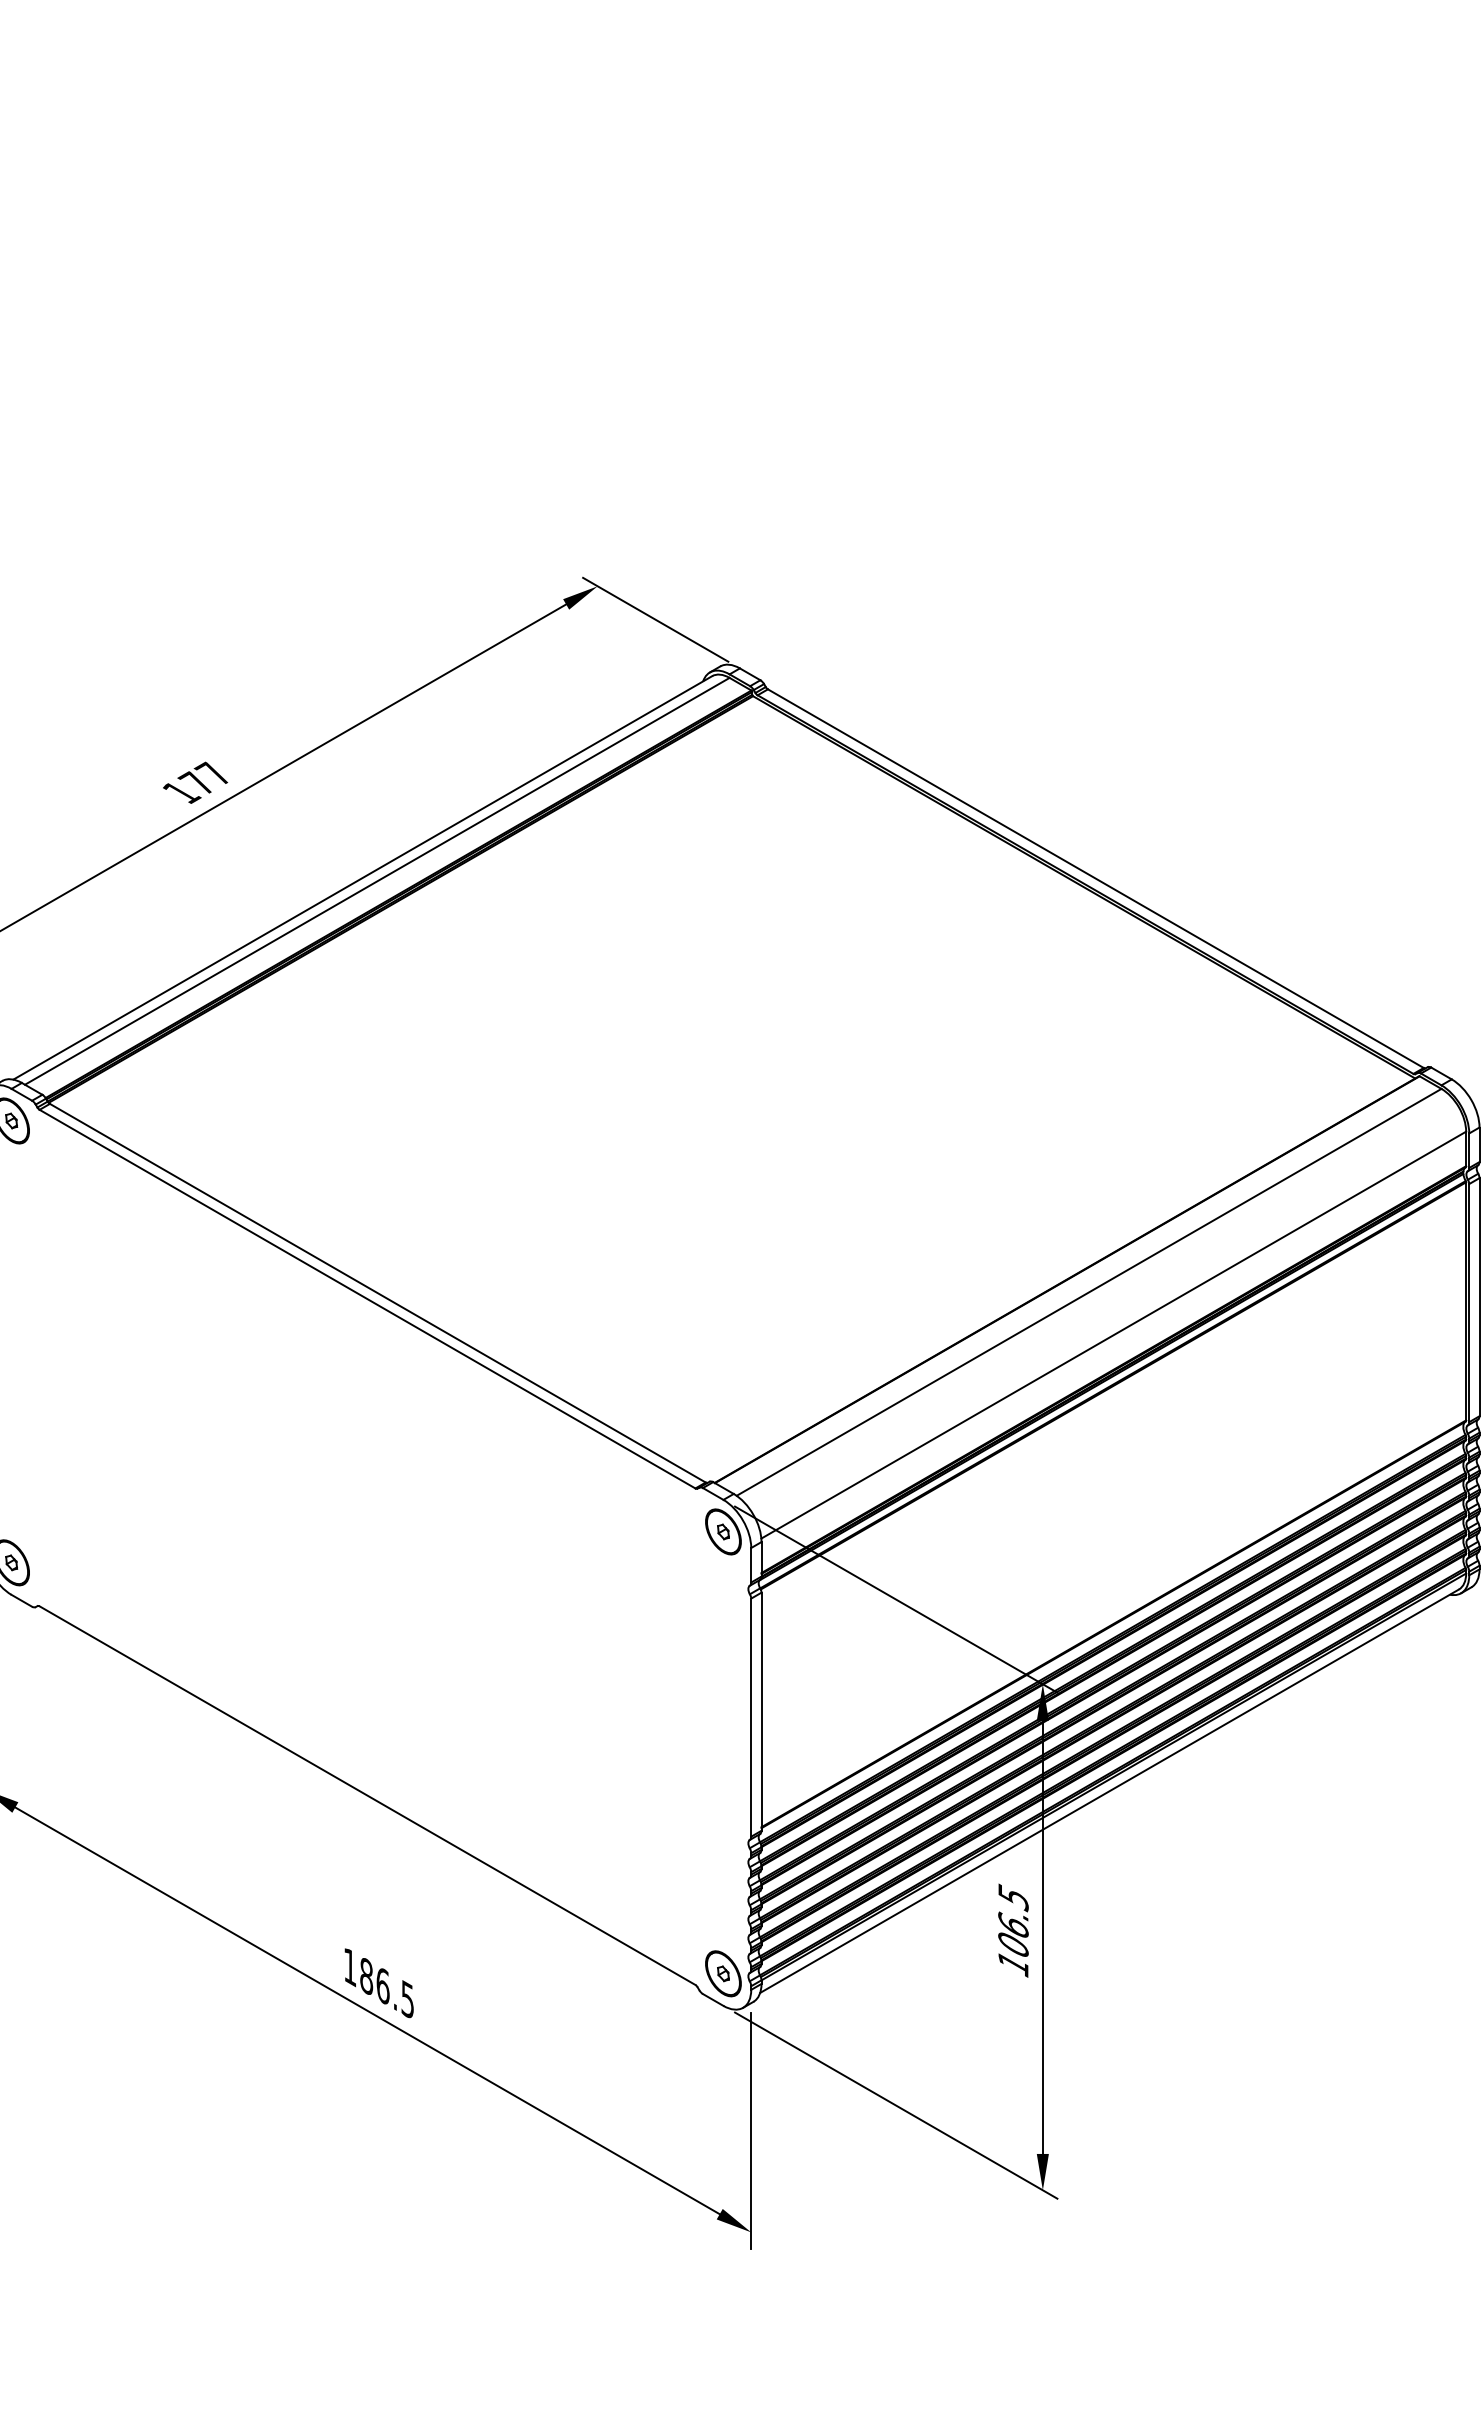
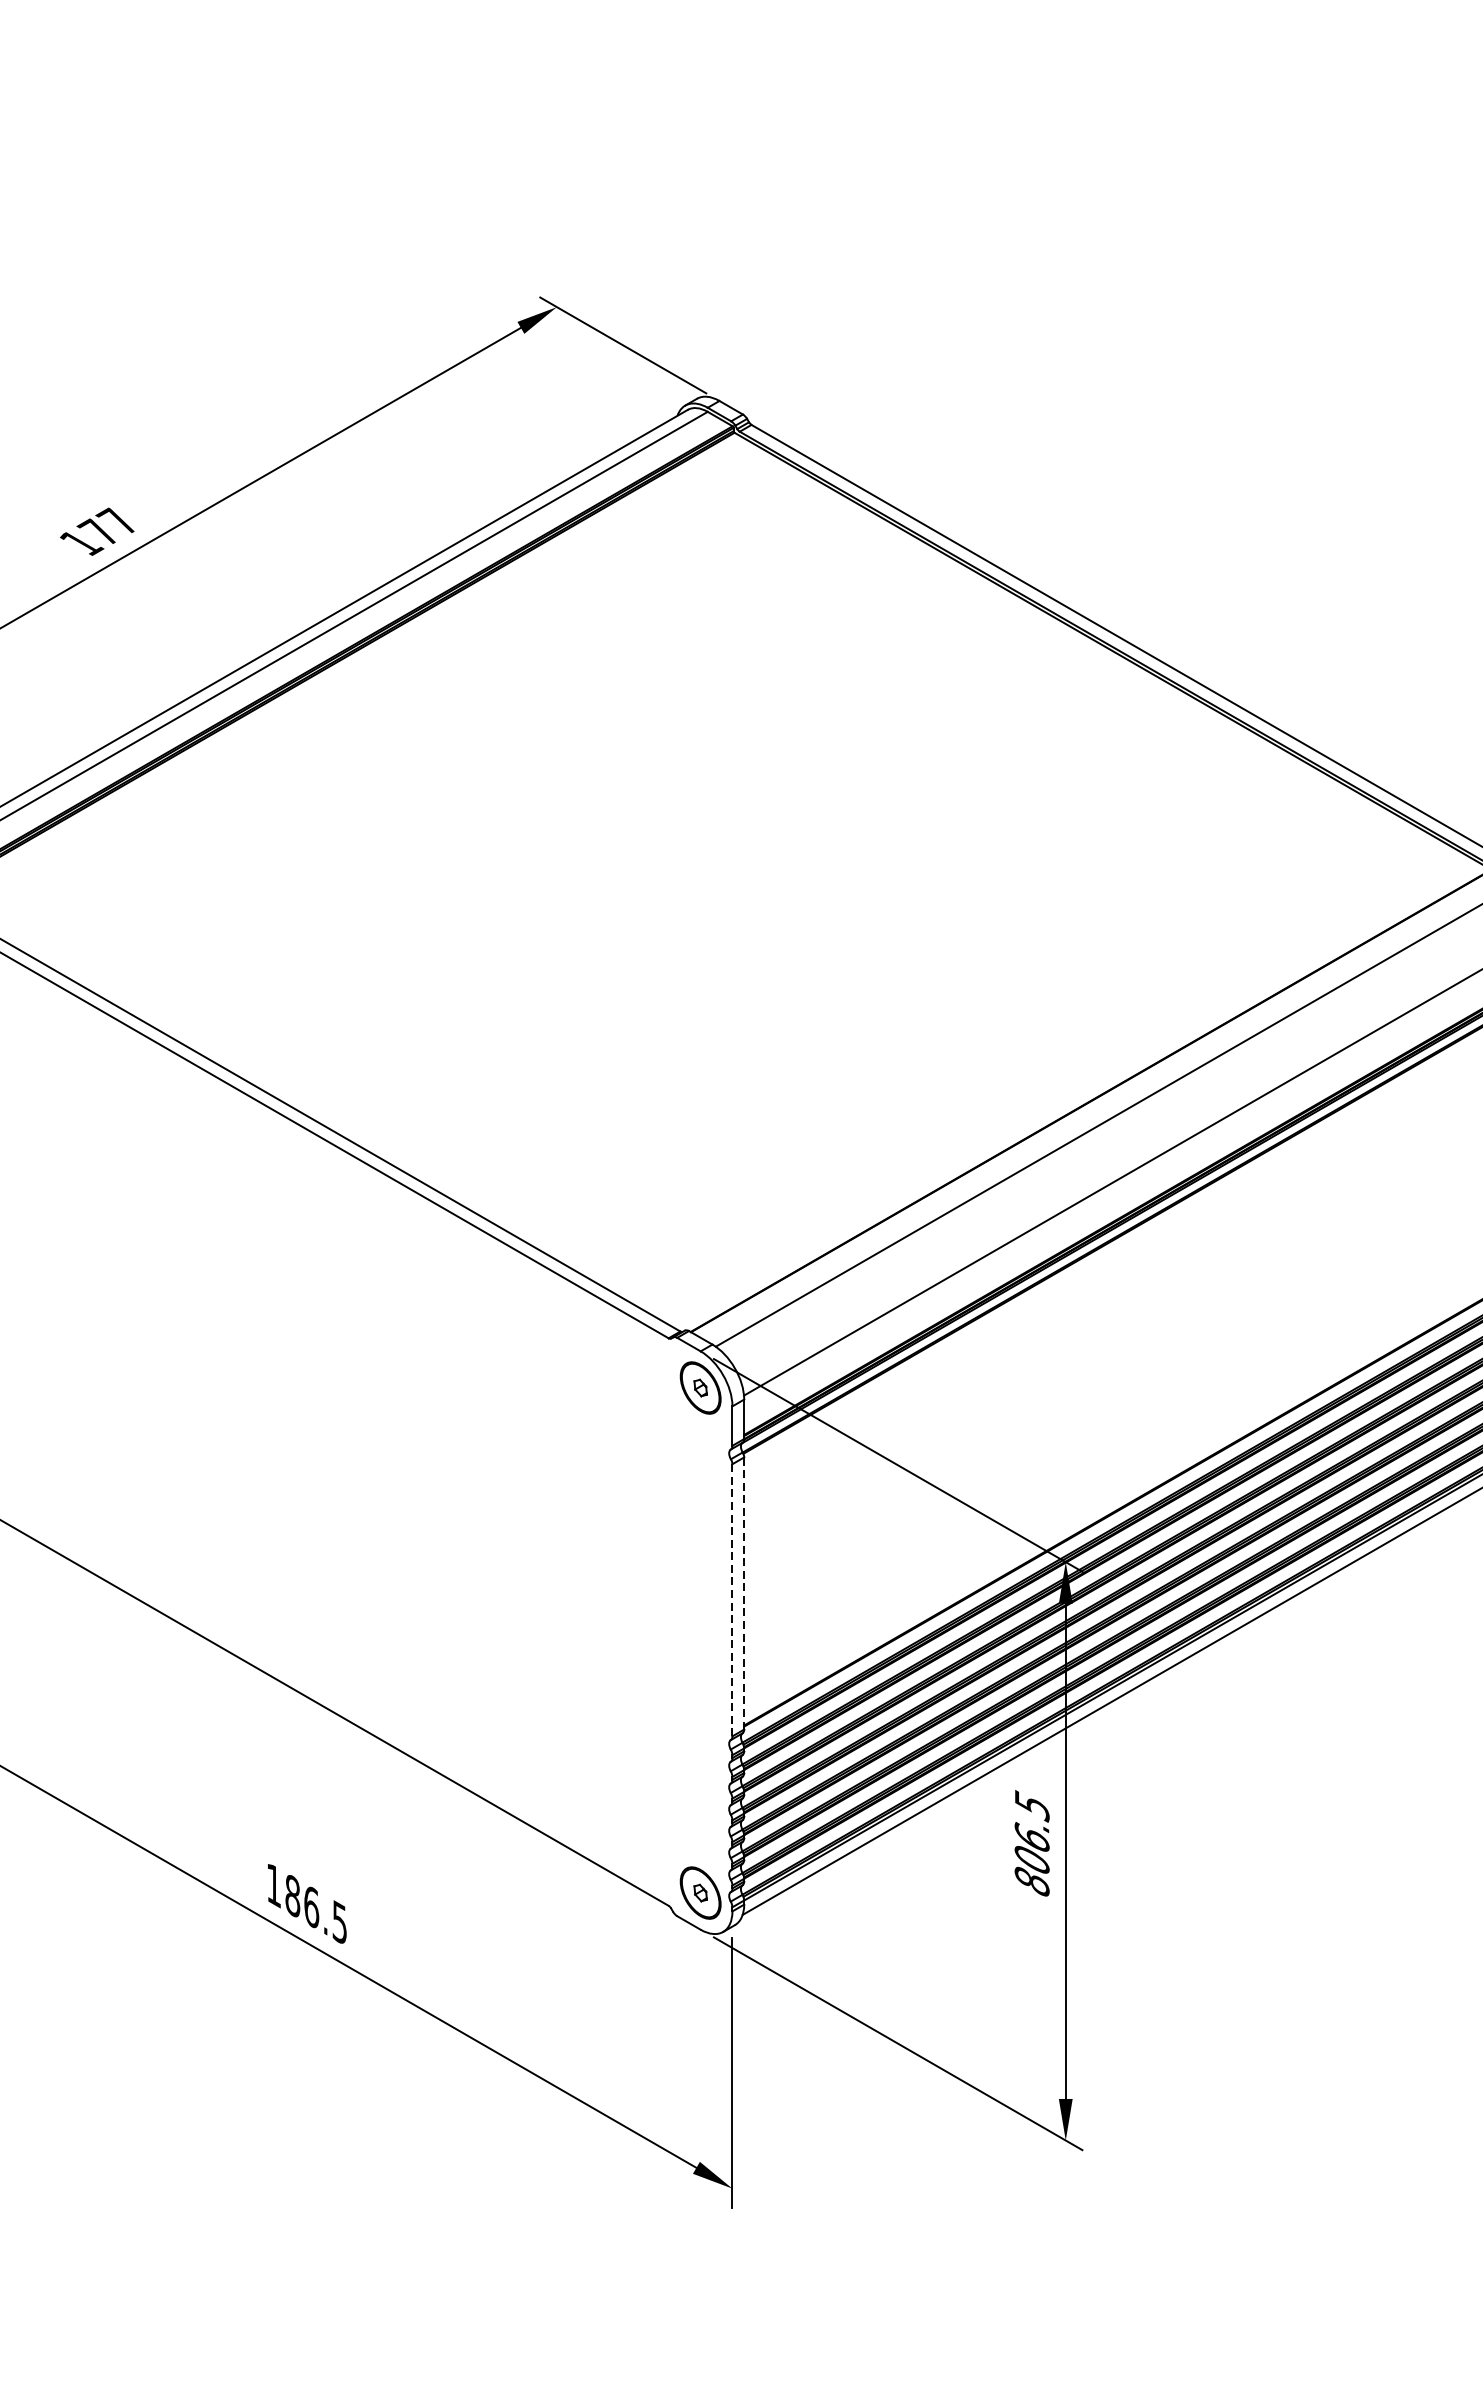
line: (761, 1711) -> (744, 1593), solid -> dashed
line: (751, 1717) -> (732, 1600), solid -> dashed
text: (1013, 1963) -> (1032, 1881), 106.5 -> 806.5

